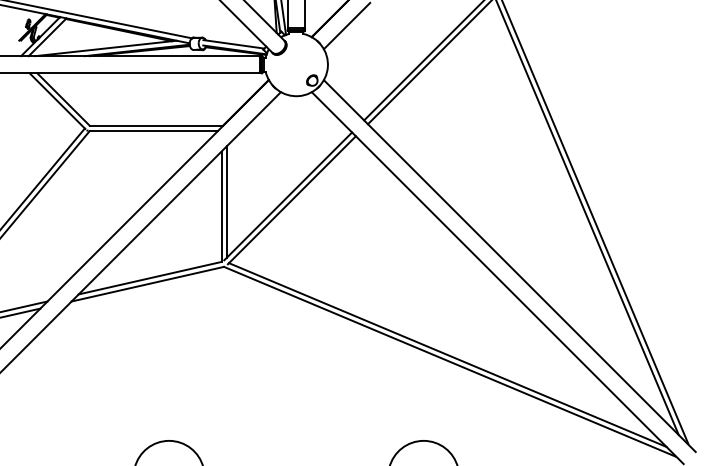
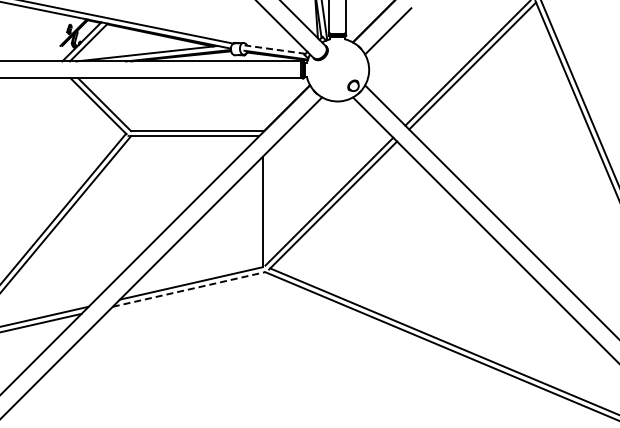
line: (233, 44) -> (274, 49), solid -> dashed
line: (226, 201) -> (267, 206), removed
line: (148, 284) -> (189, 289), solid -> dashed

